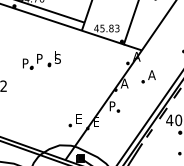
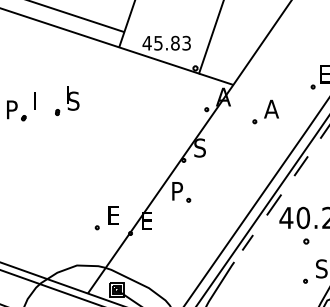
text: (39, 58) -> (38, 100), P -> I
part: (148, 76) -> (264, 111), moved
text: (124, 83) -> (200, 147), A -> S

